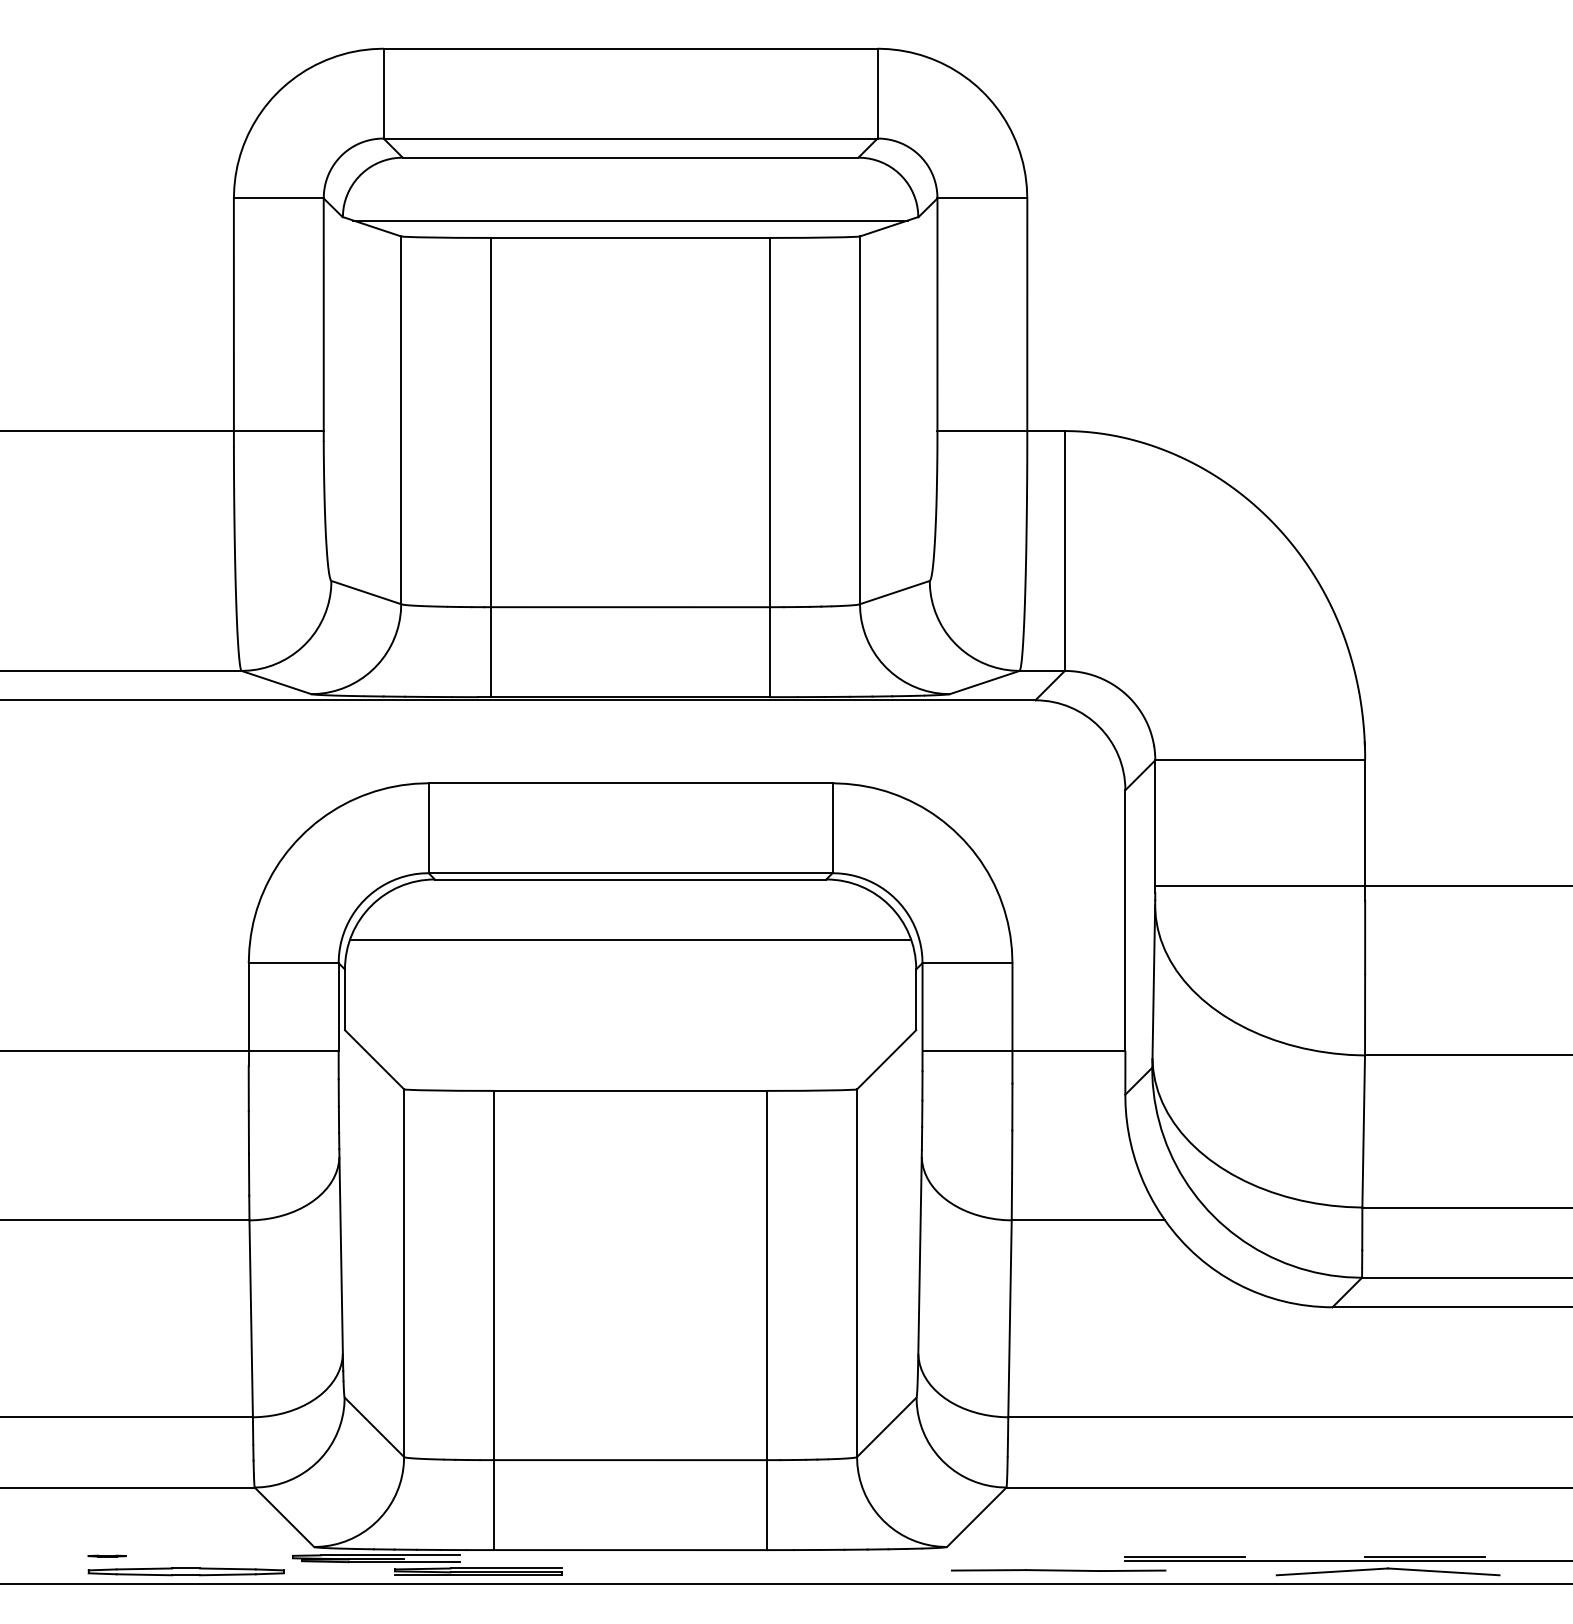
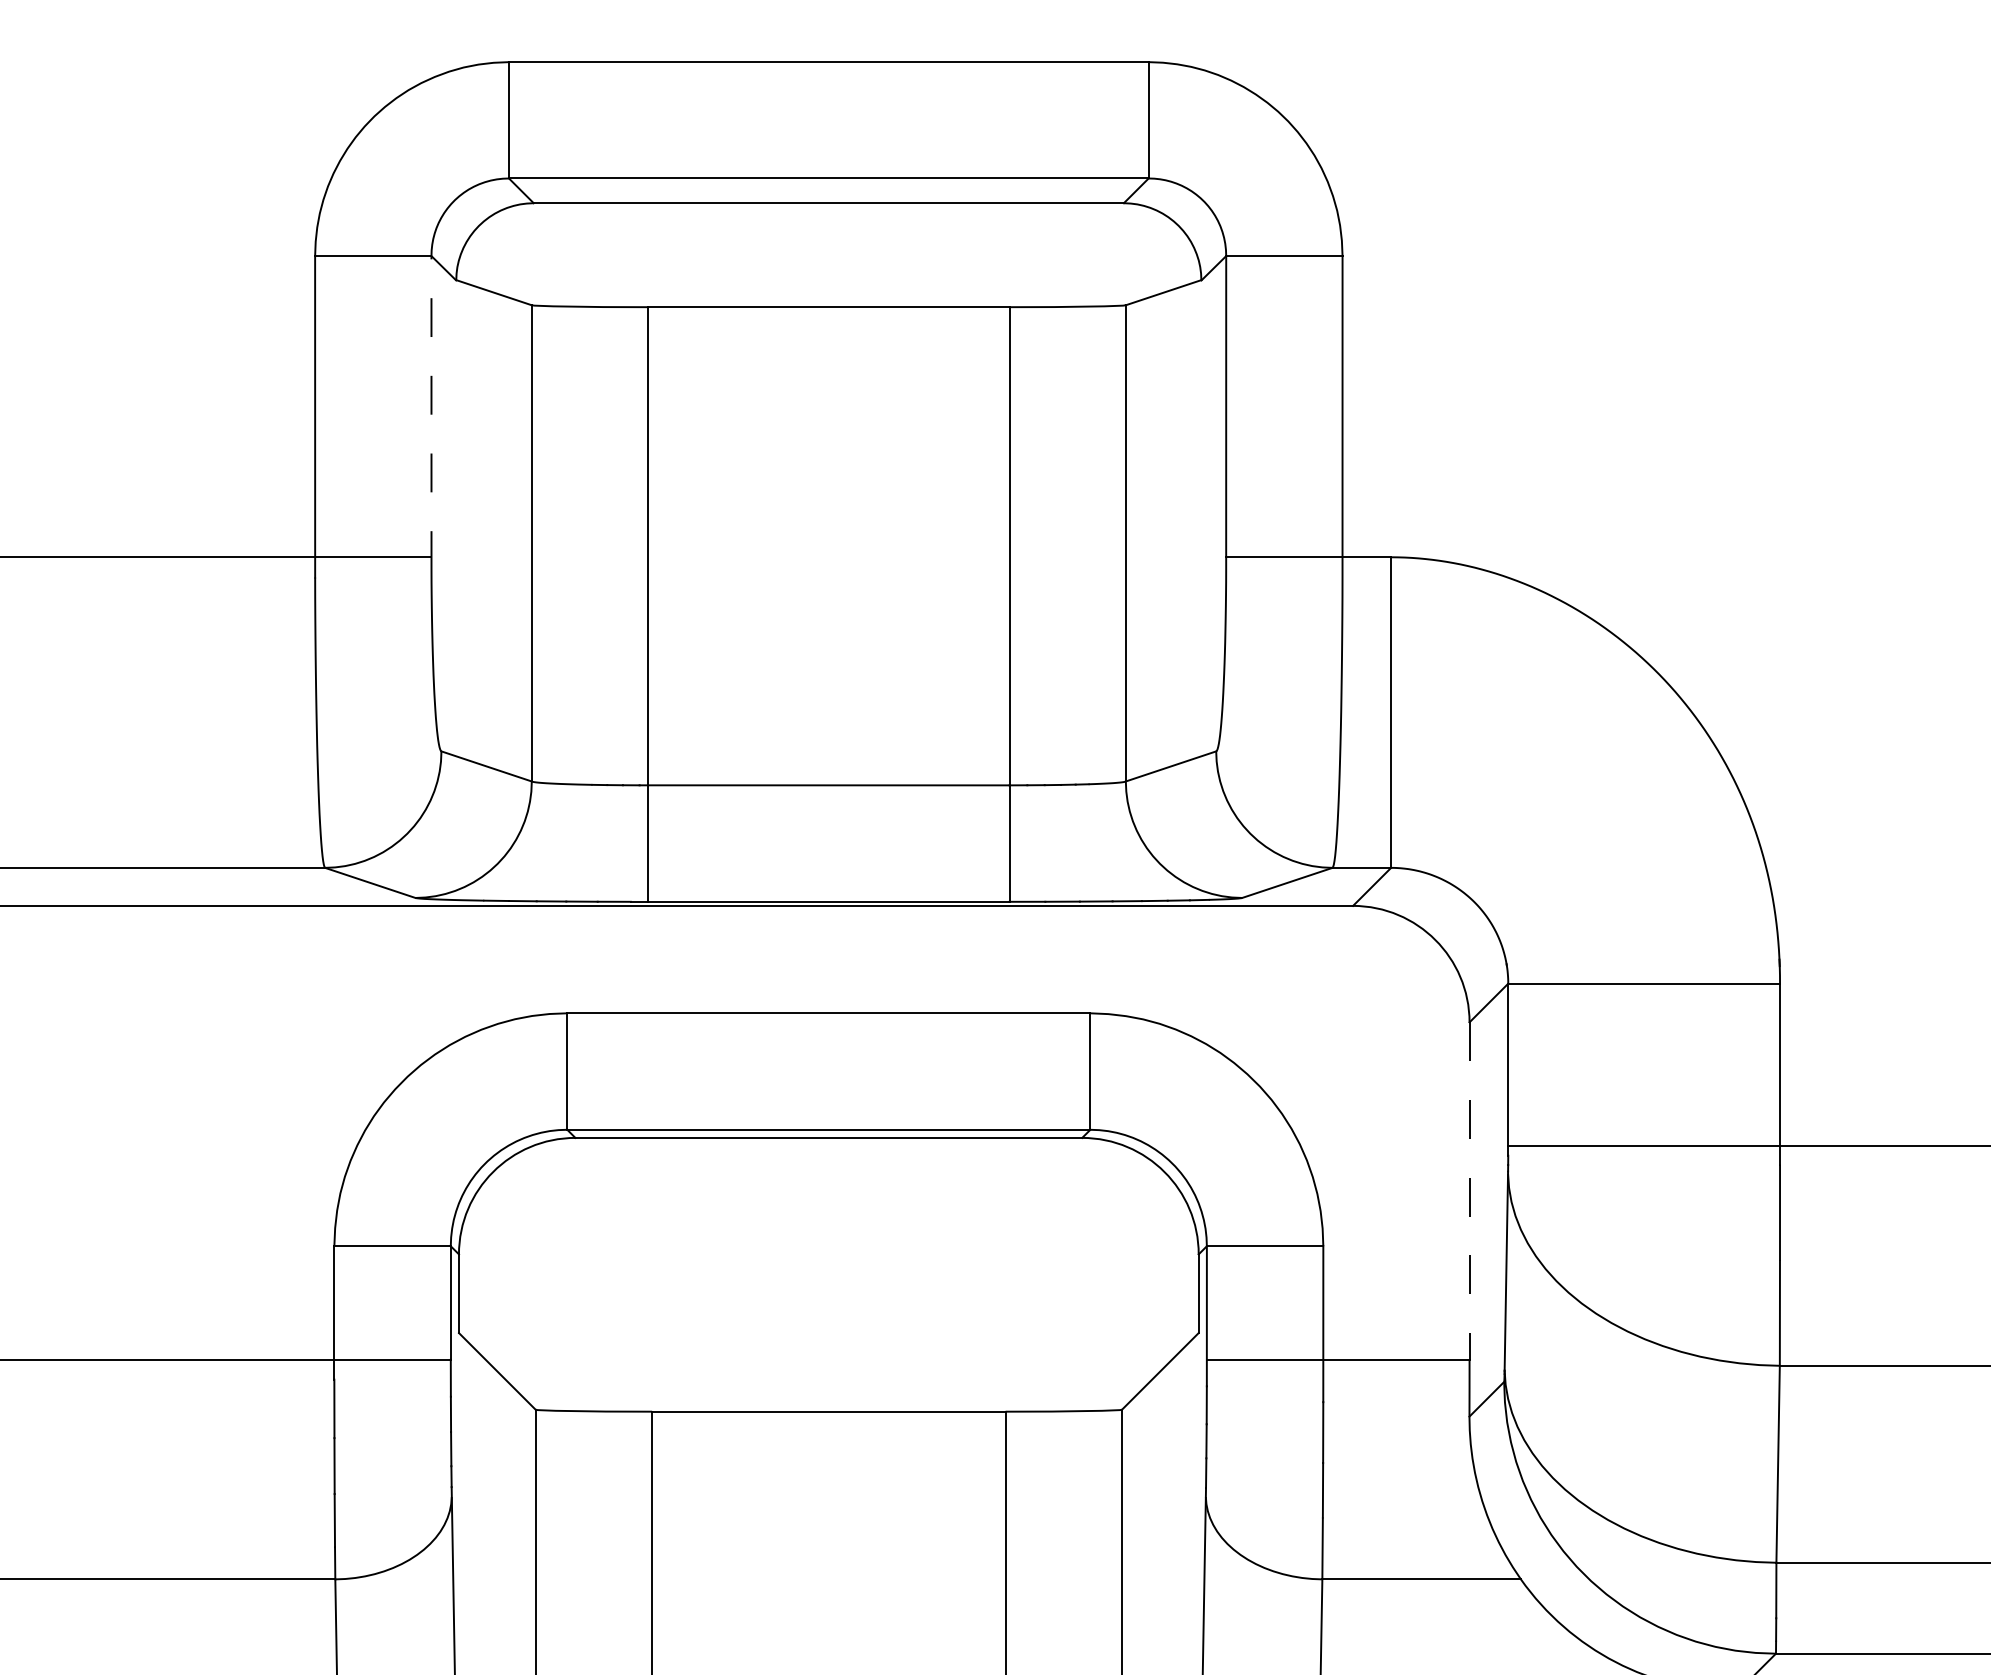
line: (630, 220) -> (828, 284), removed
line: (323, 319) -> (431, 412), solid -> dashed
line: (1125, 921) -> (1469, 1192), solid -> dashed
line: (630, 940) -> (828, 1216), removed

